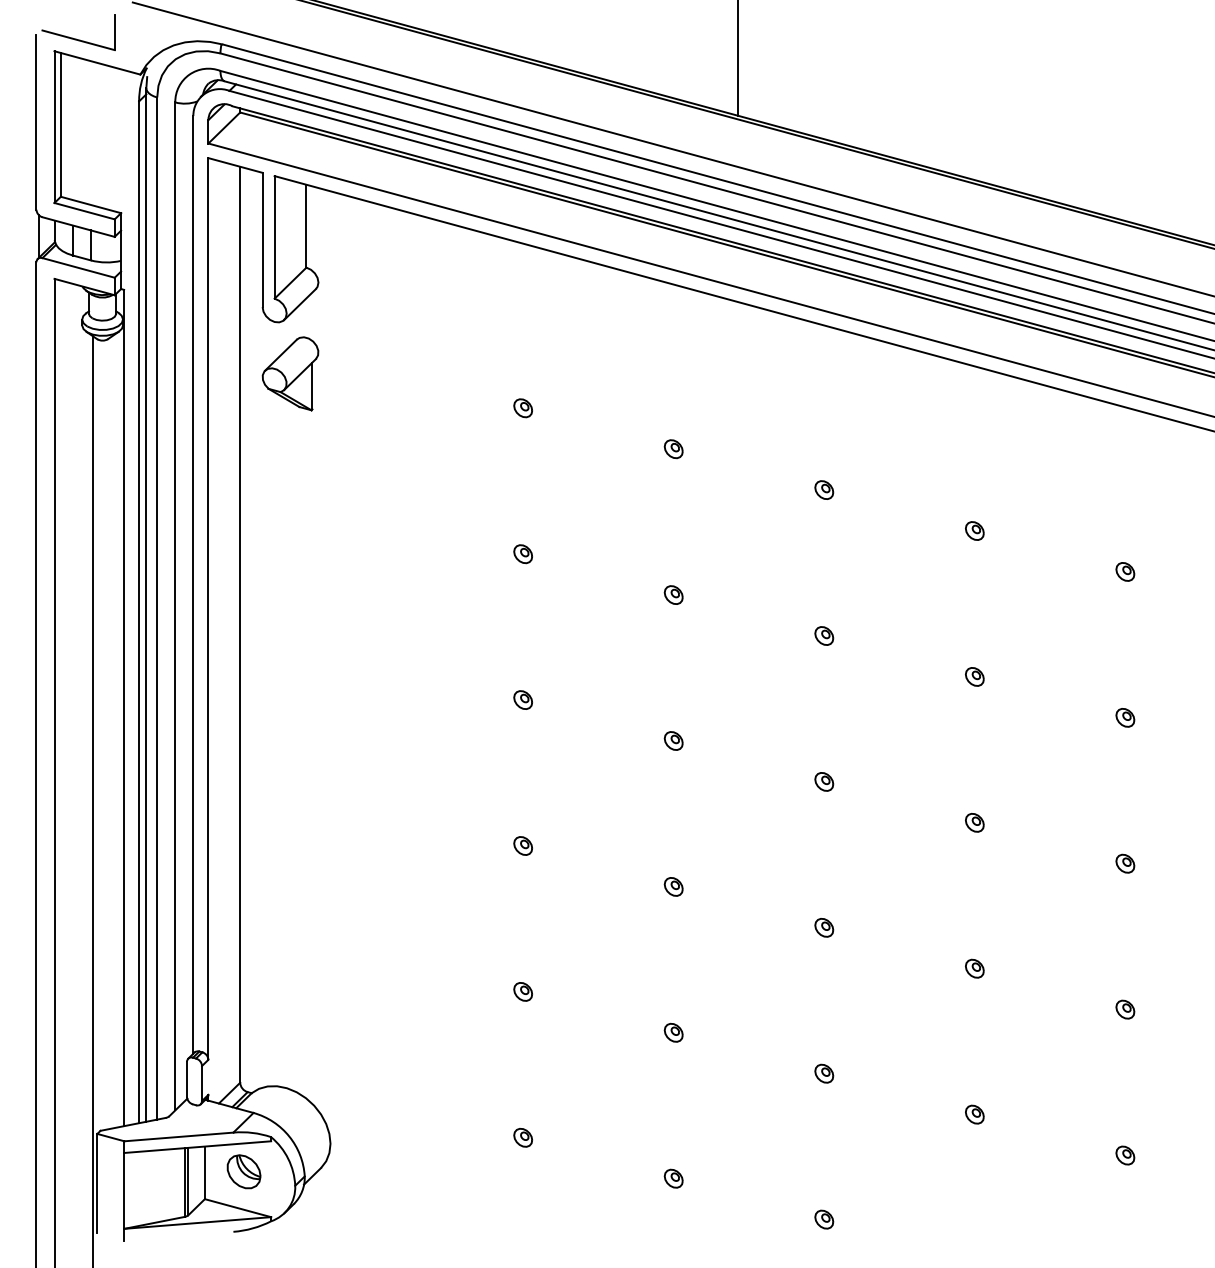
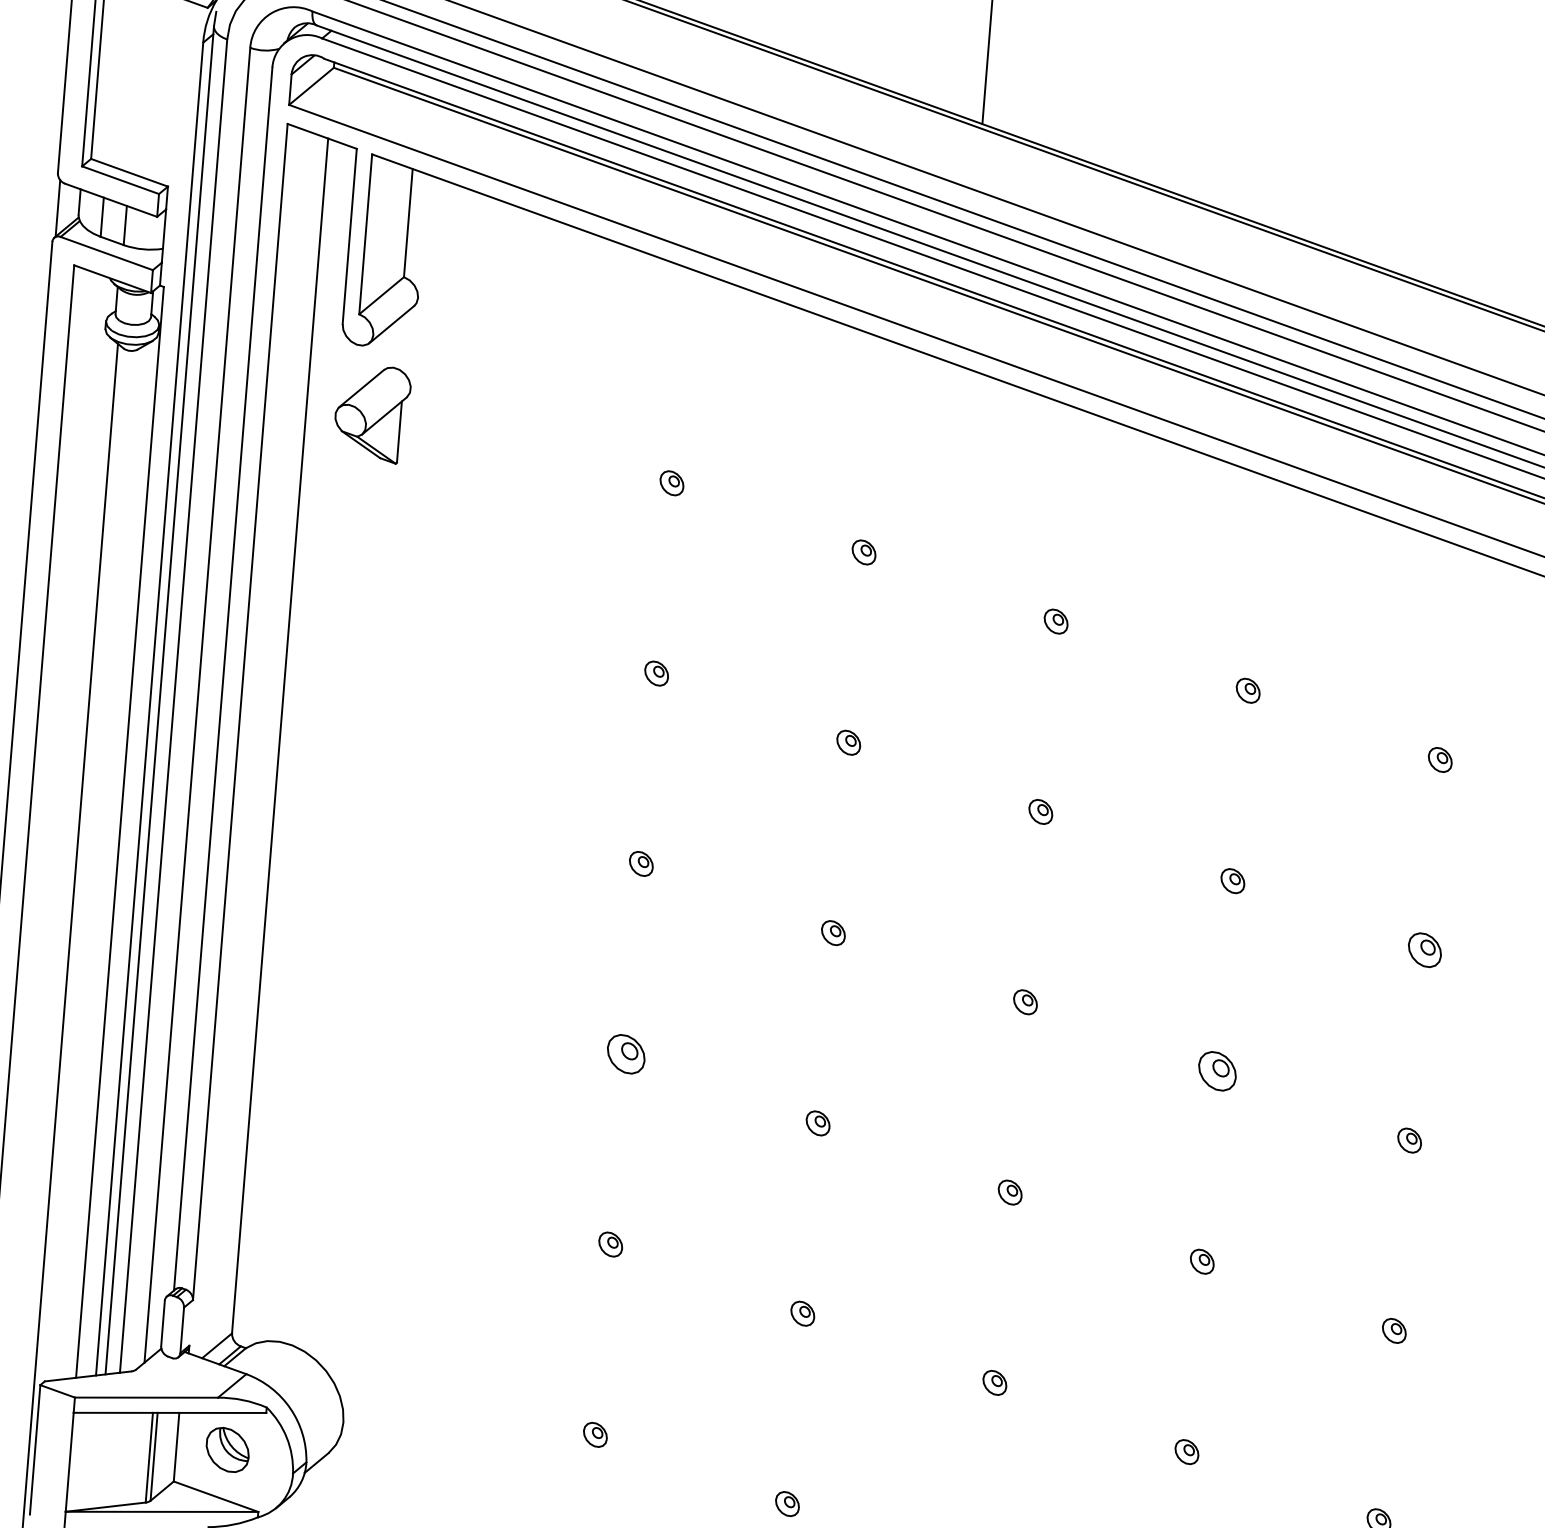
part: (1125, 717) -> (1425, 949), size x1.4
part: (974, 822) -> (1217, 1070), size x1.6
part: (522, 845) -> (625, 1053), size x1.6

